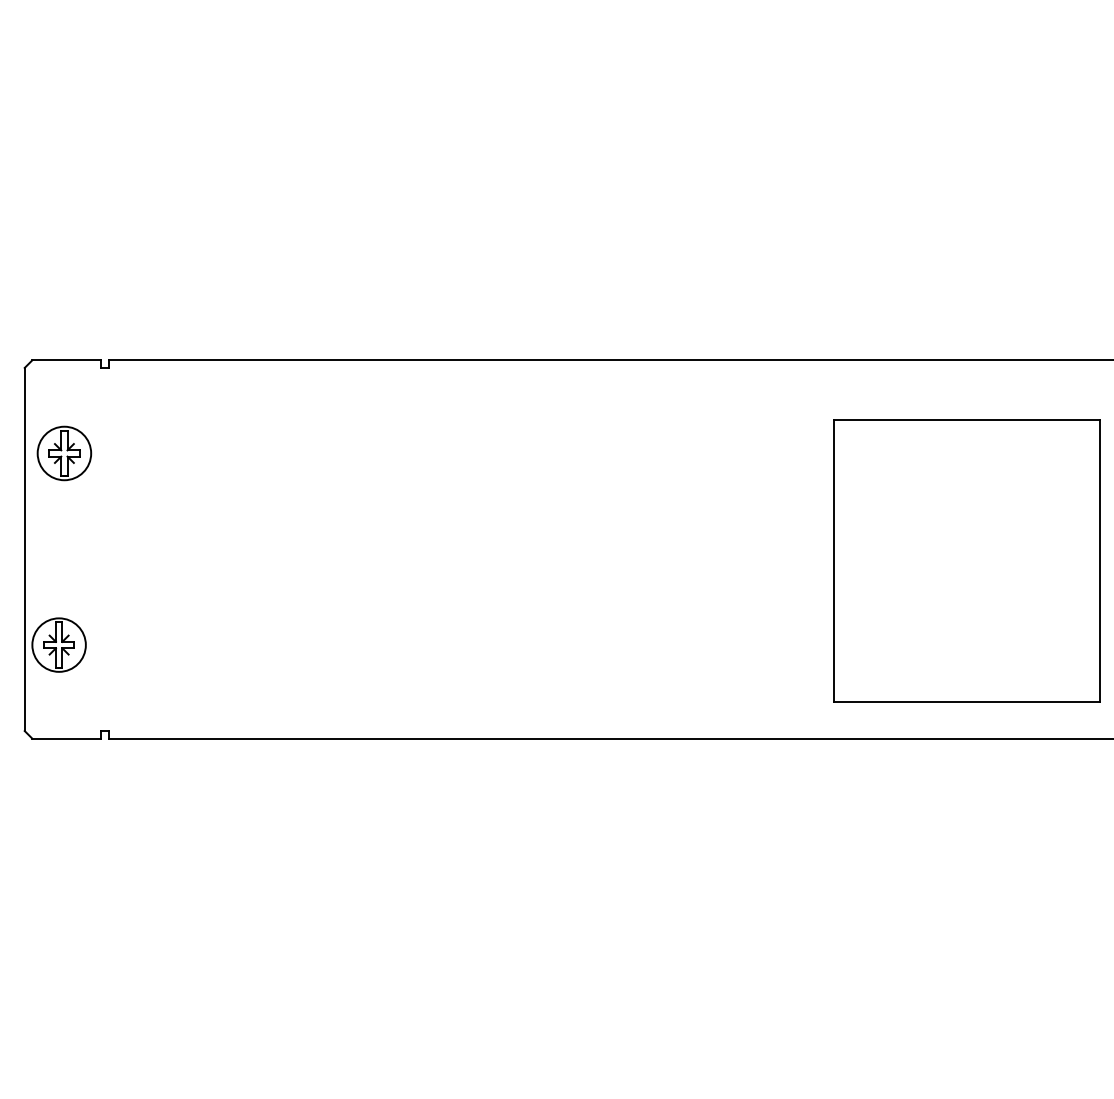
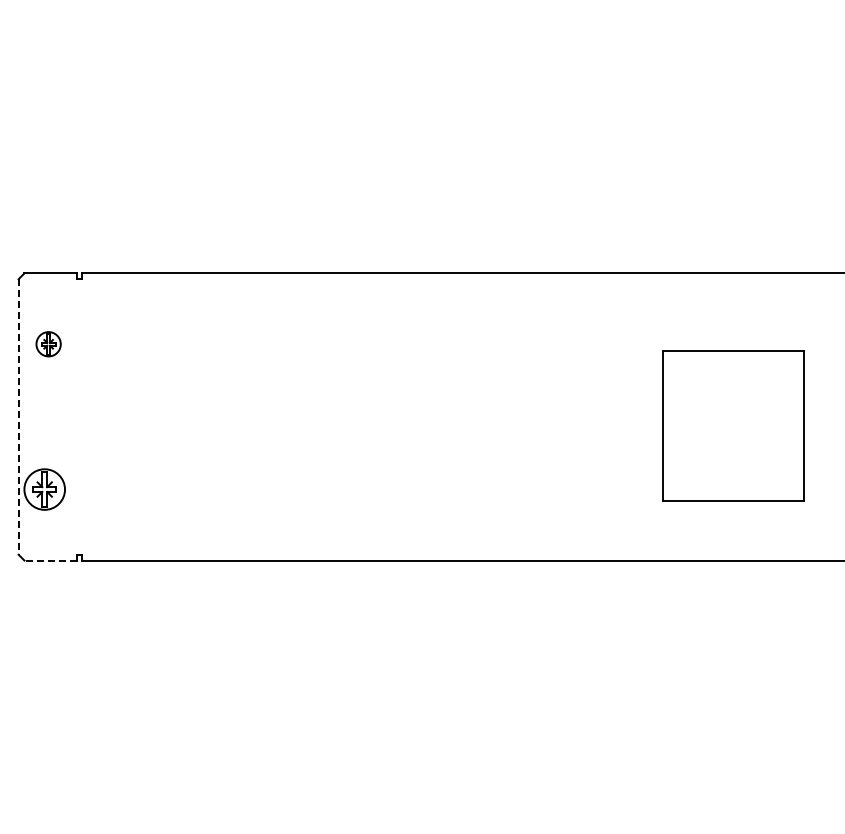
part: (64, 453) -> (48, 344), size x0.6
line: (24, 550) -> (18, 417), solid -> dashed
part: (966, 560) -> (733, 425), size x0.7
line: (66, 738) -> (50, 560), solid -> dashed

